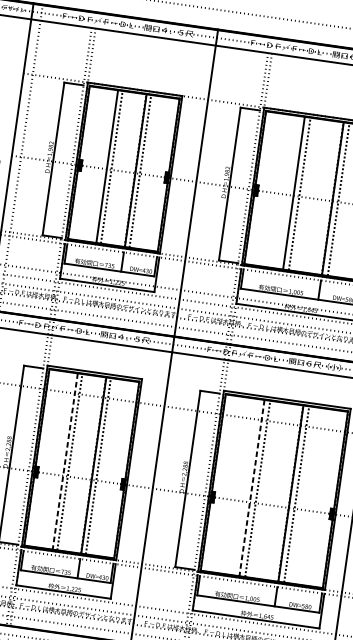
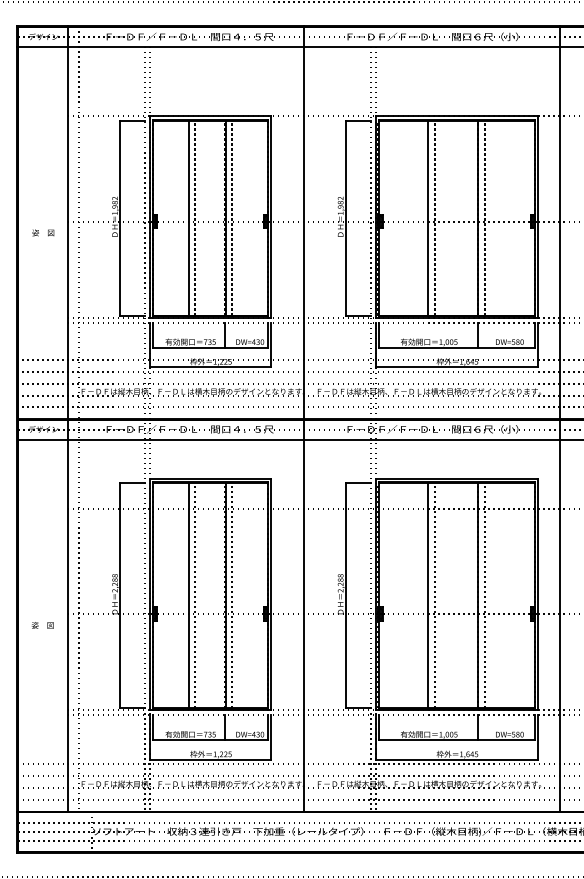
line: (65, 461) -> (189, 595), dashed -> solid
line: (252, 488) -> (428, 595), dashed -> solid

